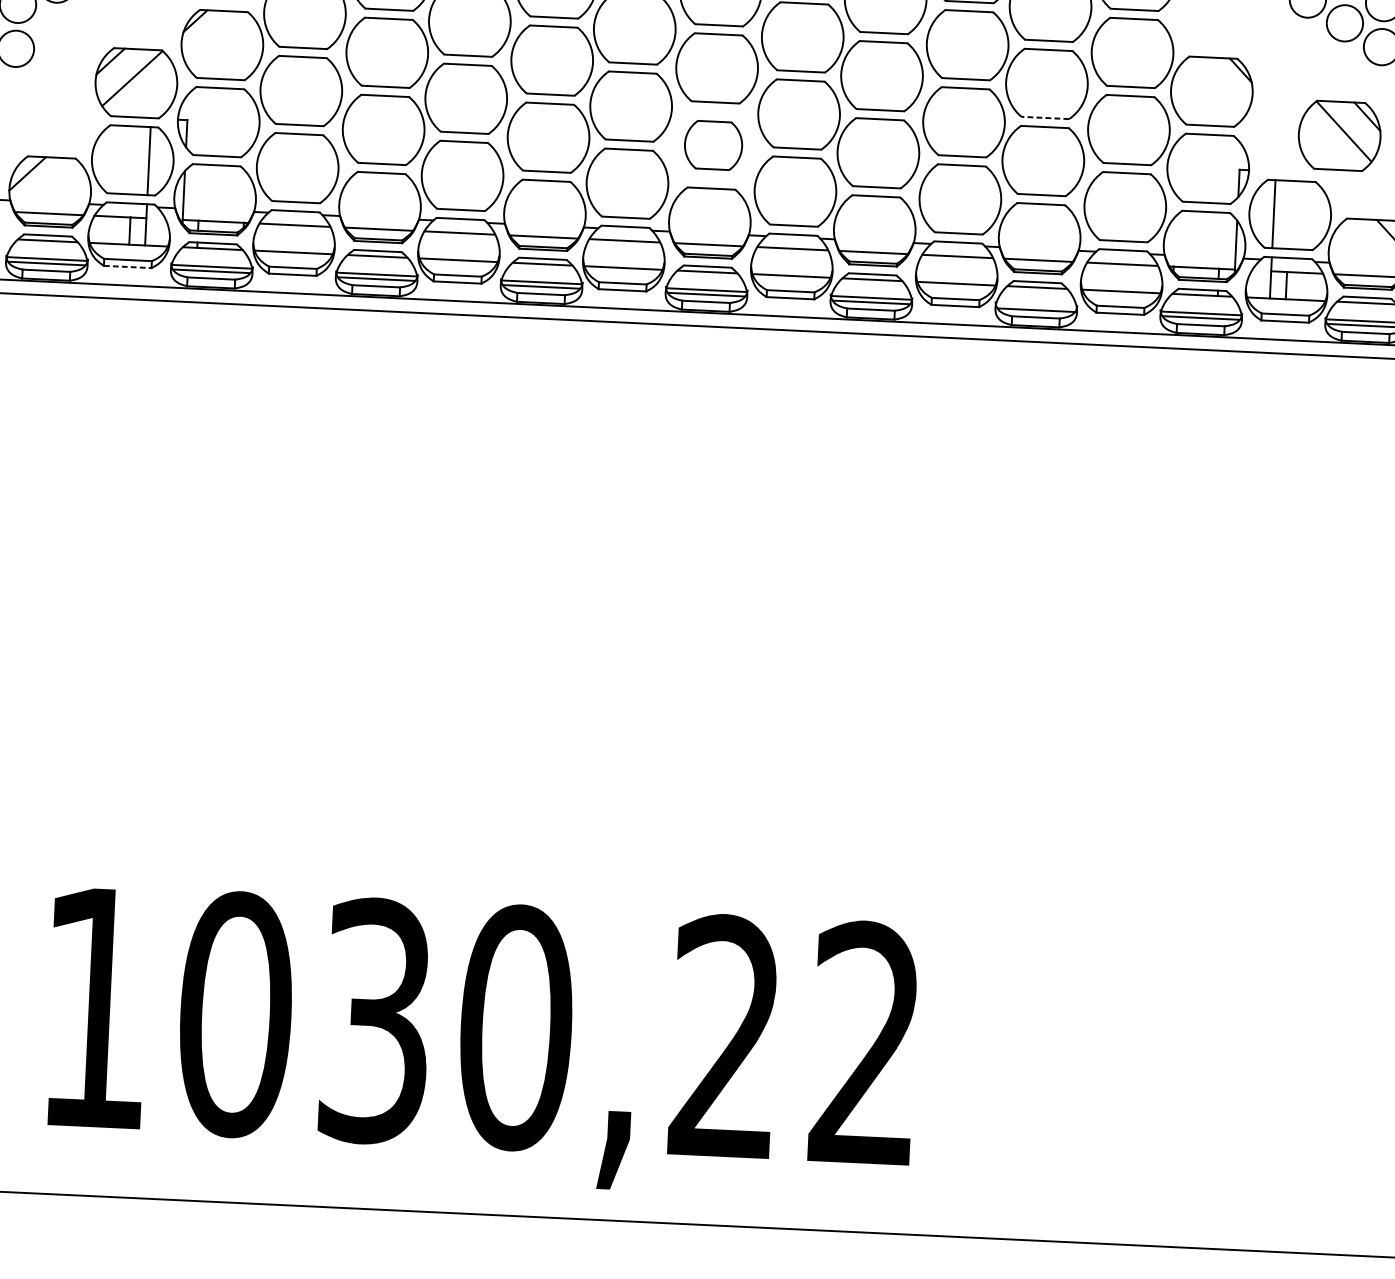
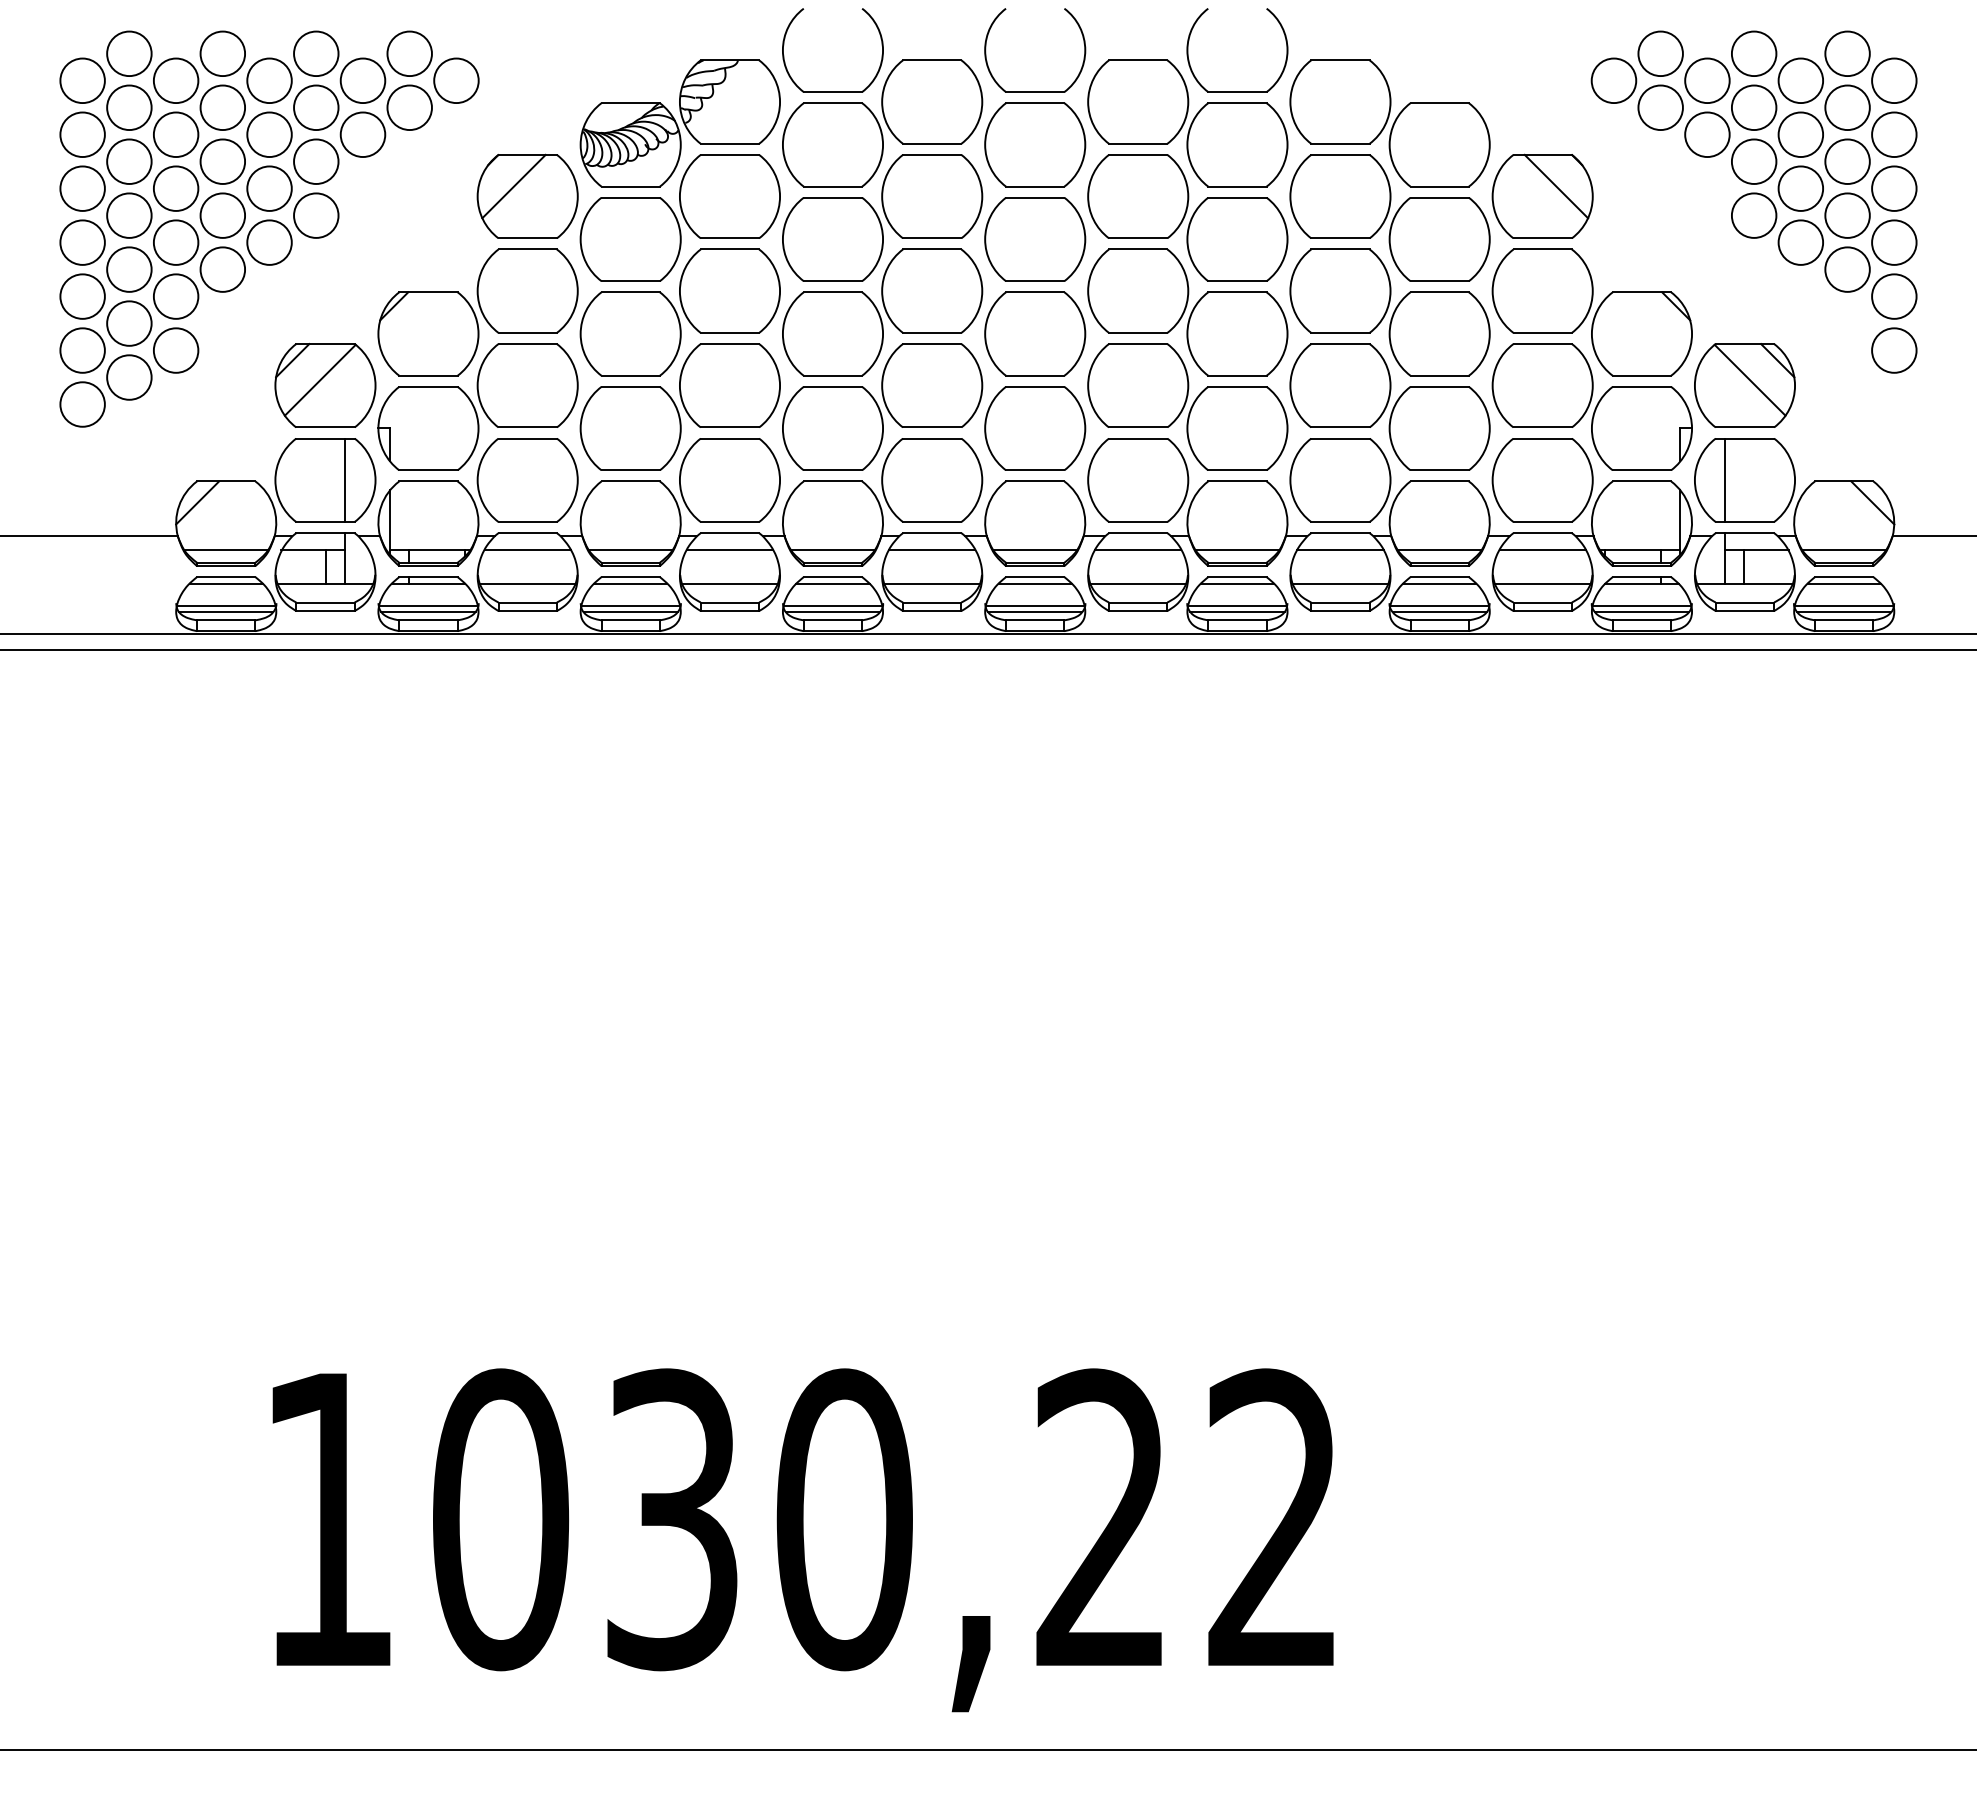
line: (1045, 117) -> (1439, 375), dashed -> solid
part: (1339, 135) -> (1744, 385), moved
part: (713, 145) -> (1035, 428), size x1.43
line: (127, 267) -> (325, 611), dashed -> solid
line: (1036, 305) -> (1439, 605), added

